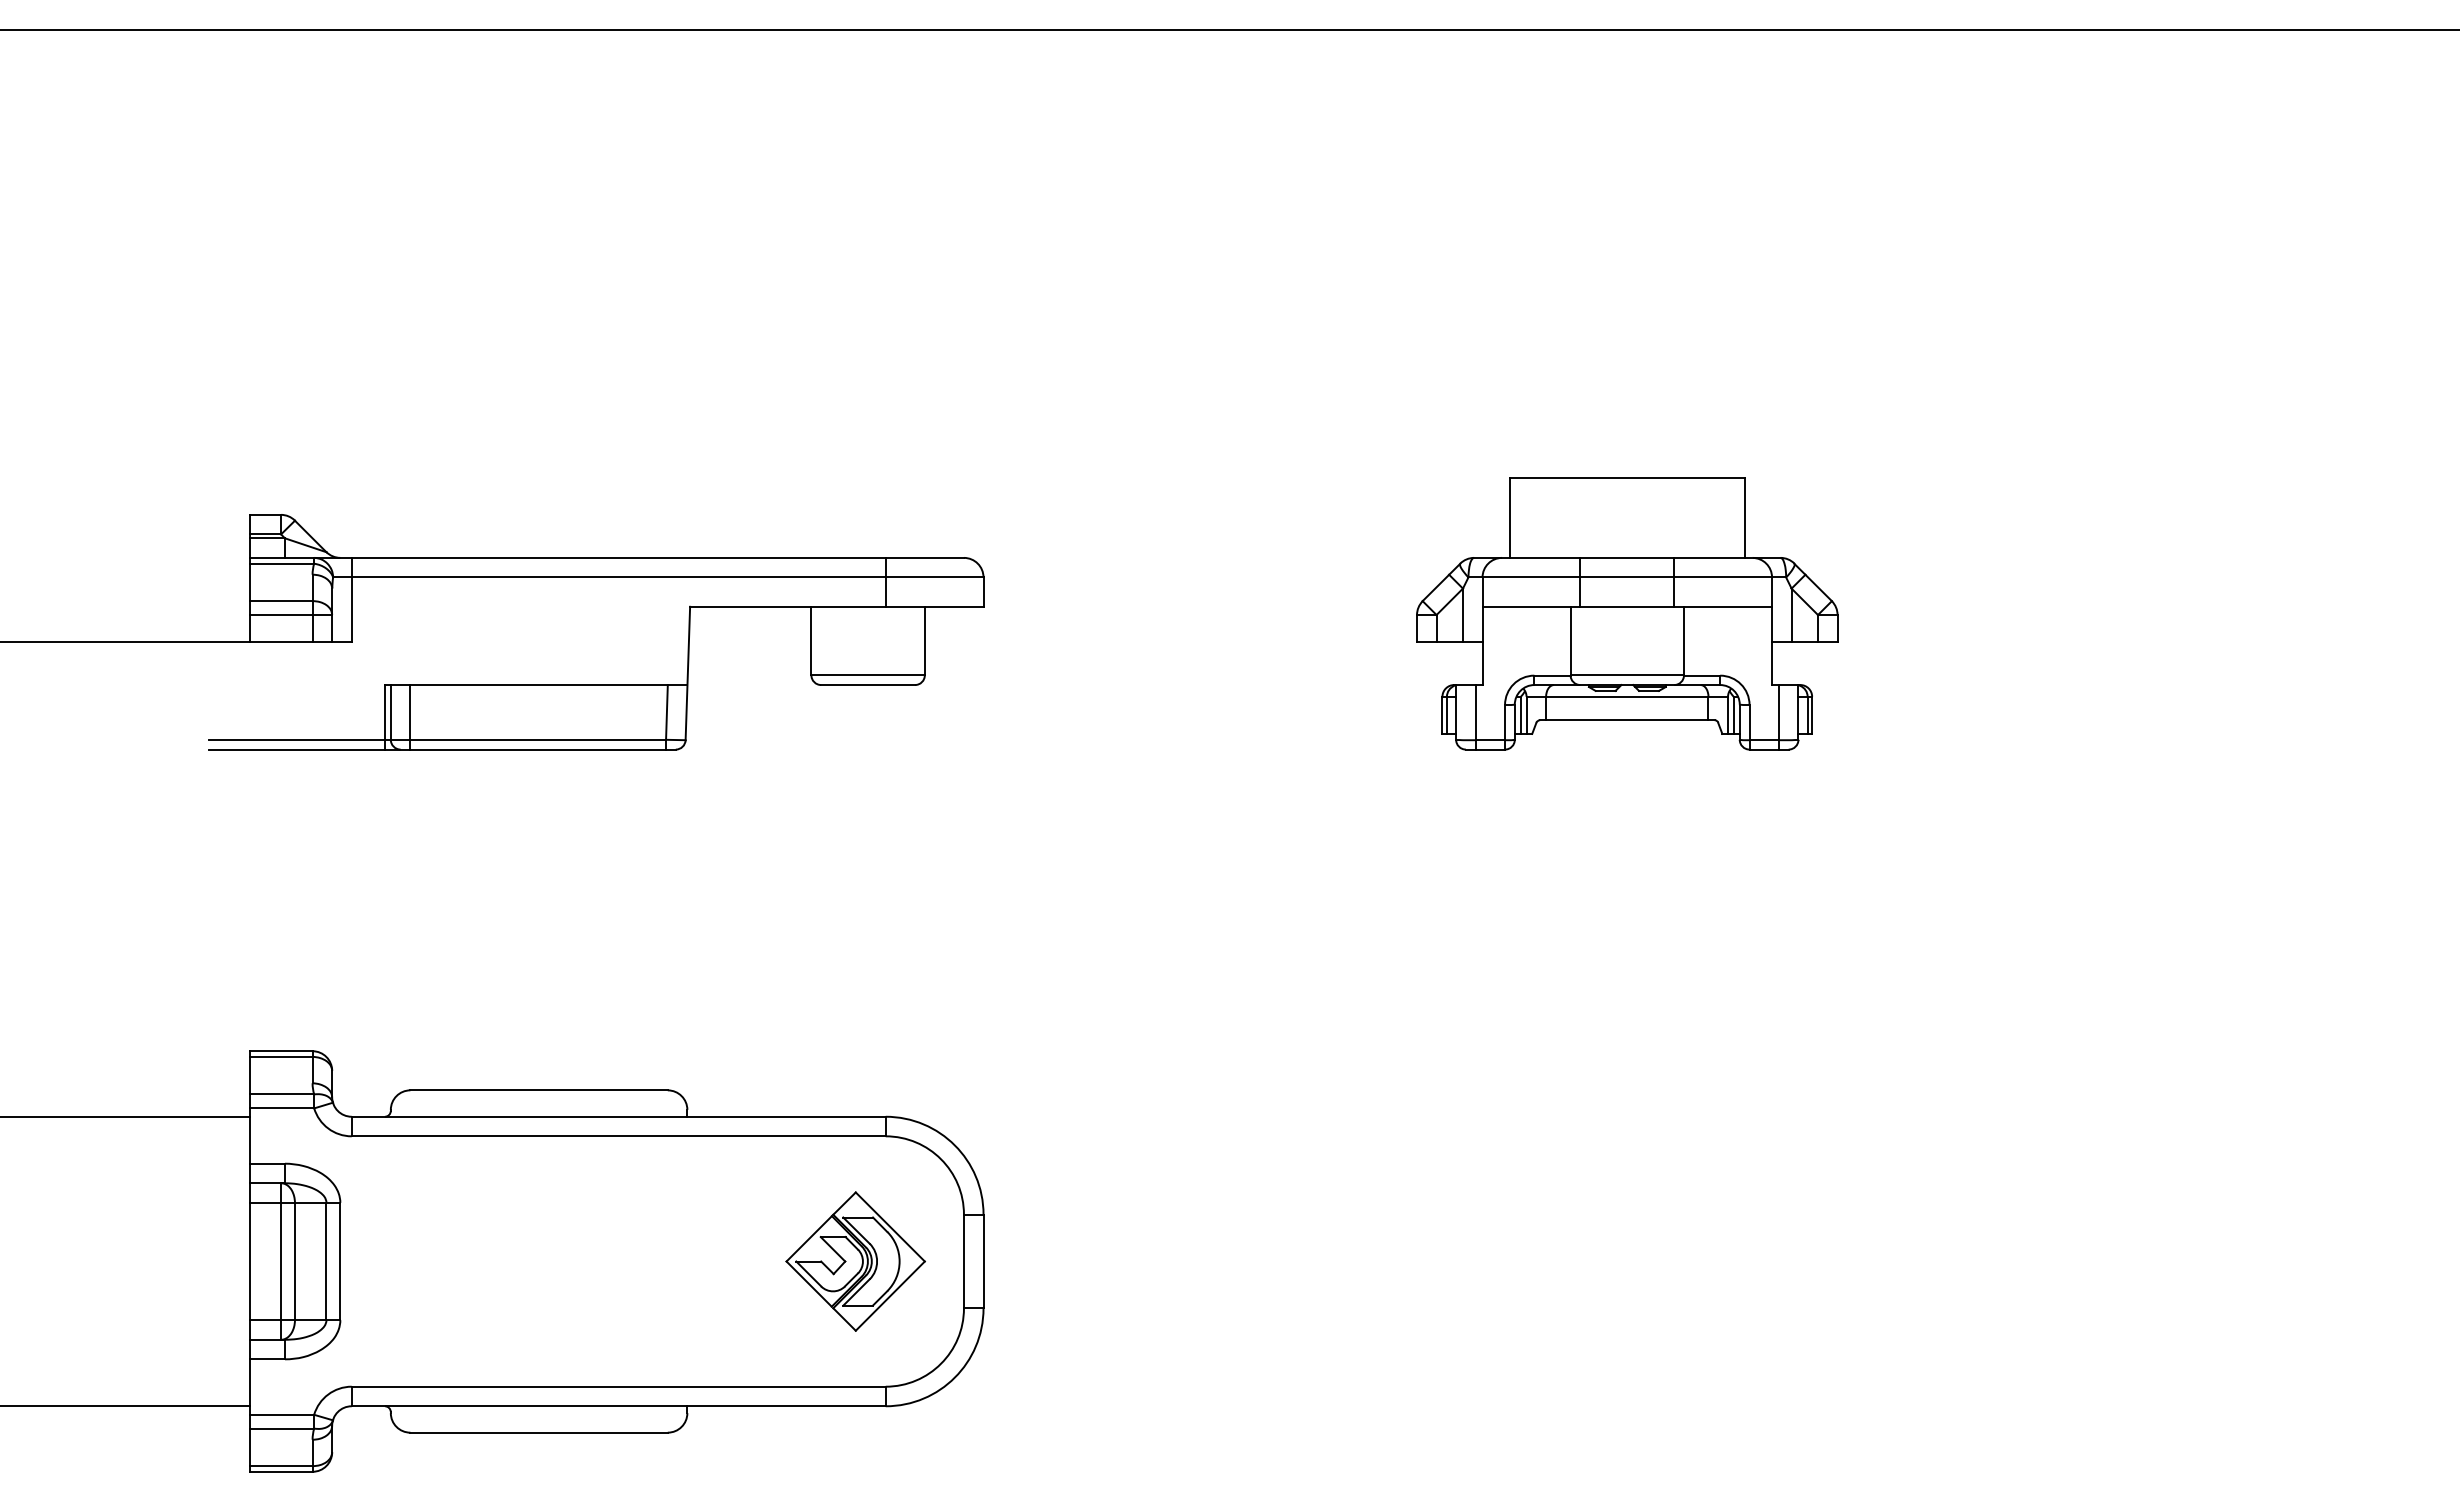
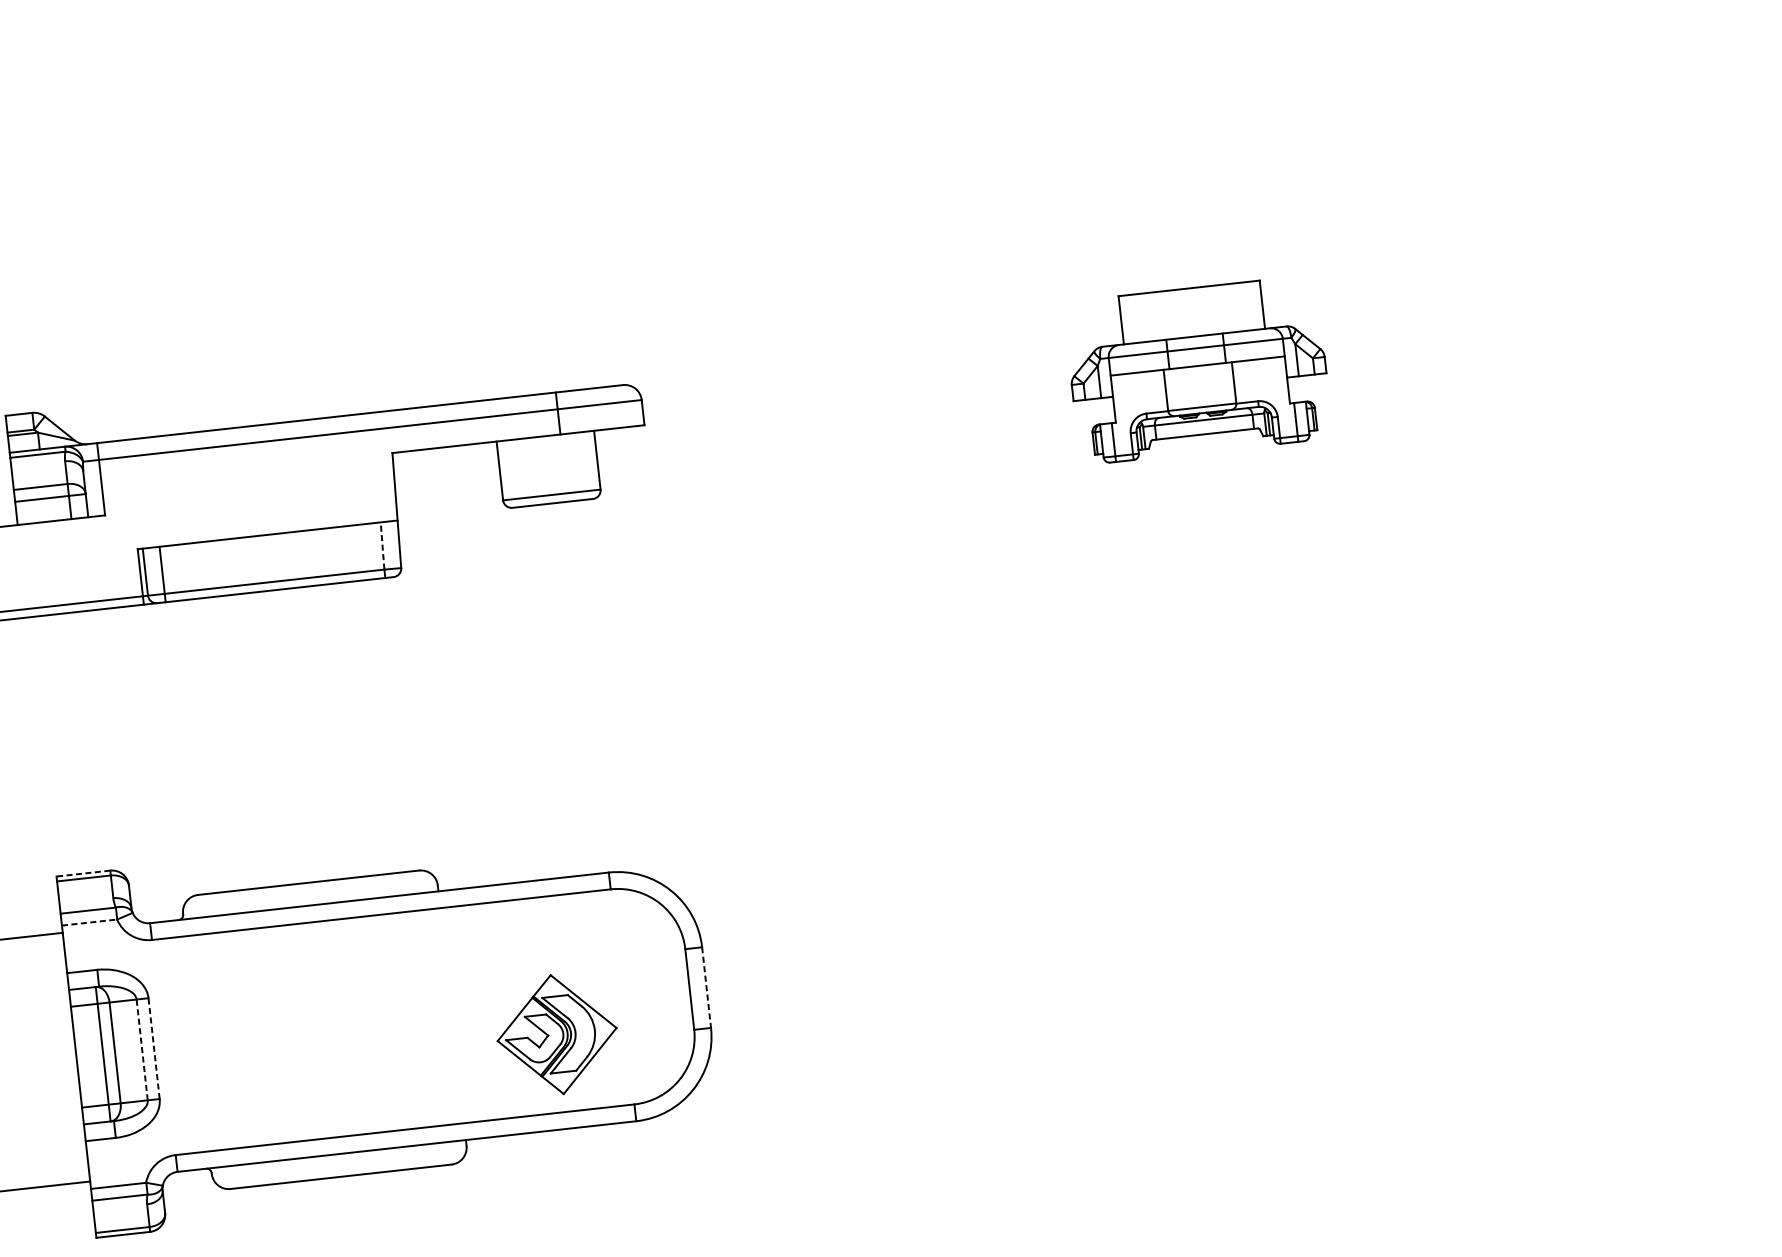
part: (1627, 613) -> (1198, 369), size x0.7
line: (666, 711) -> (382, 545), solid -> dashed
line: (280, 1051) -> (82, 873), solid -> dashed
line: (282, 1108) -> (89, 922), solid -> dashed
line: (326, 1261) -> (142, 1049), solid -> dashed
line: (340, 1261) -> (154, 1048), solid -> dashed
part: (855, 1261) -> (556, 1034), moved
line: (983, 1261) -> (706, 987), solid -> dashed

